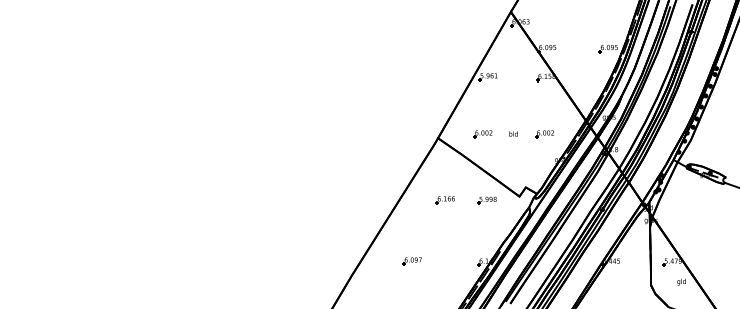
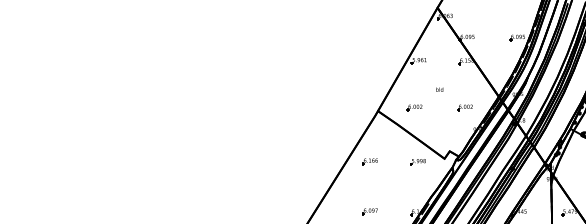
text: (513, 133) -> (439, 89), moved
part: (444, 200) -> (369, 161), moved
part: (411, 261) -> (369, 211), moved

